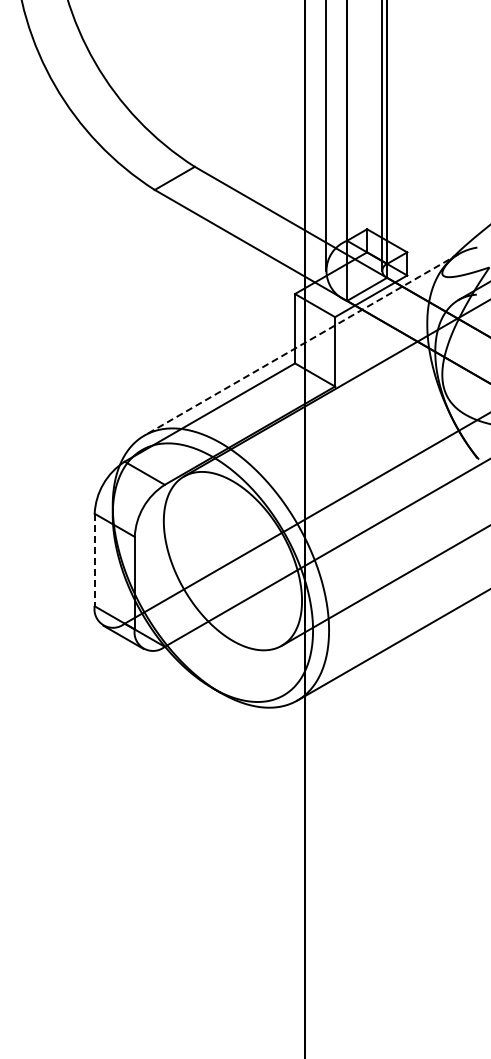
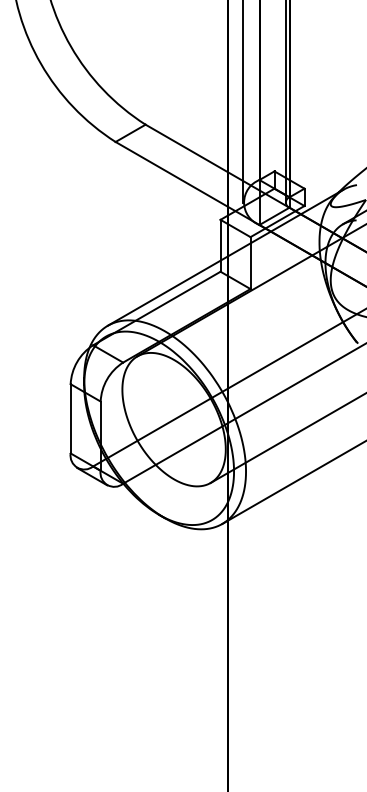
line: (301, 344) -> (225, 257), dashed -> solid
line: (94, 560) -> (70, 419), dashed -> solid

